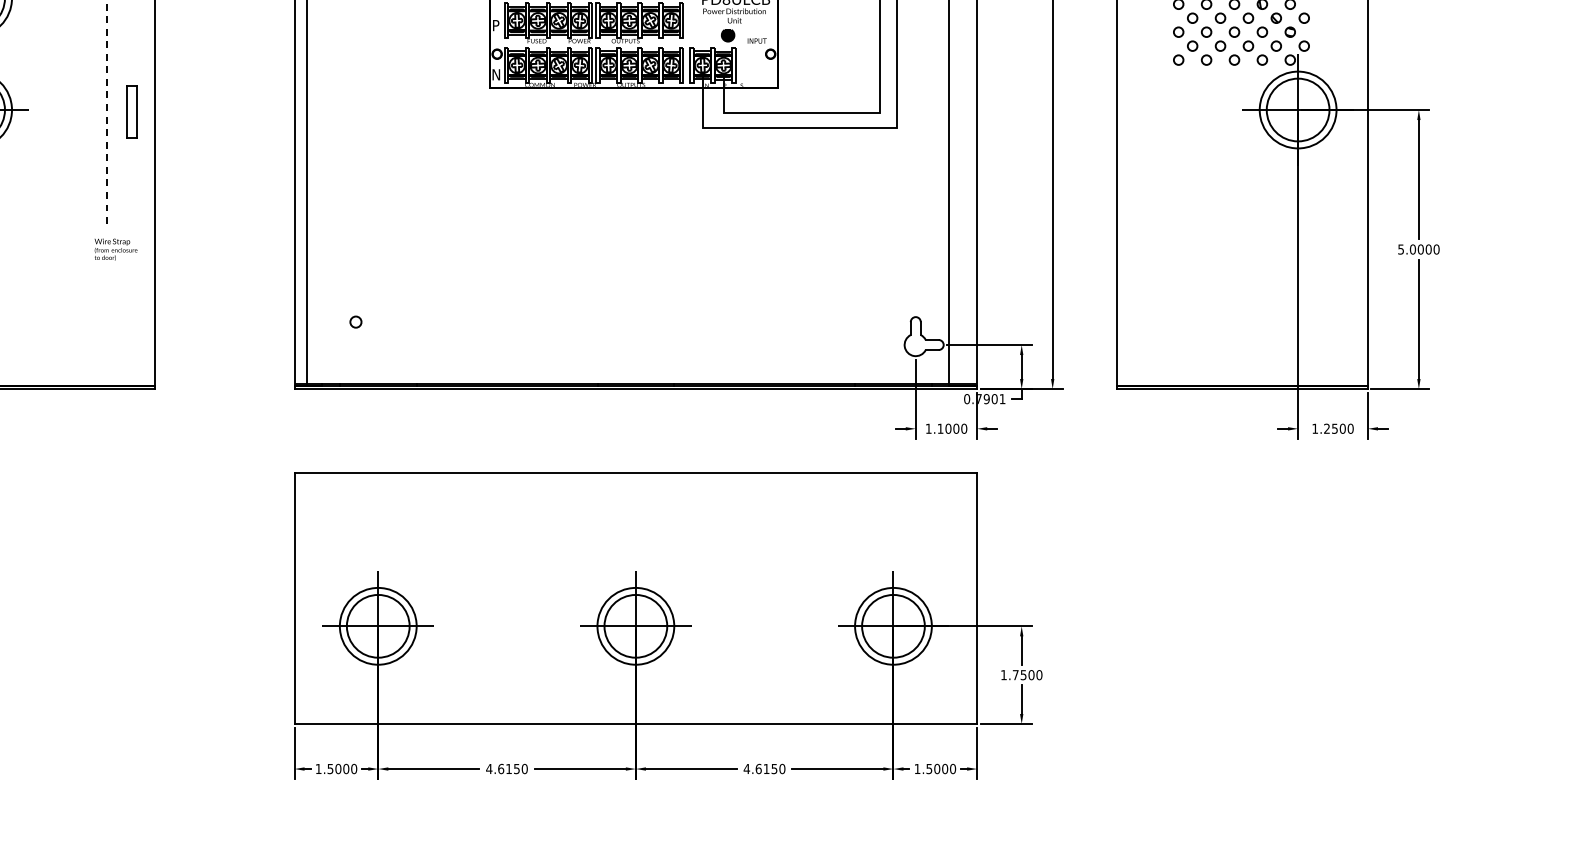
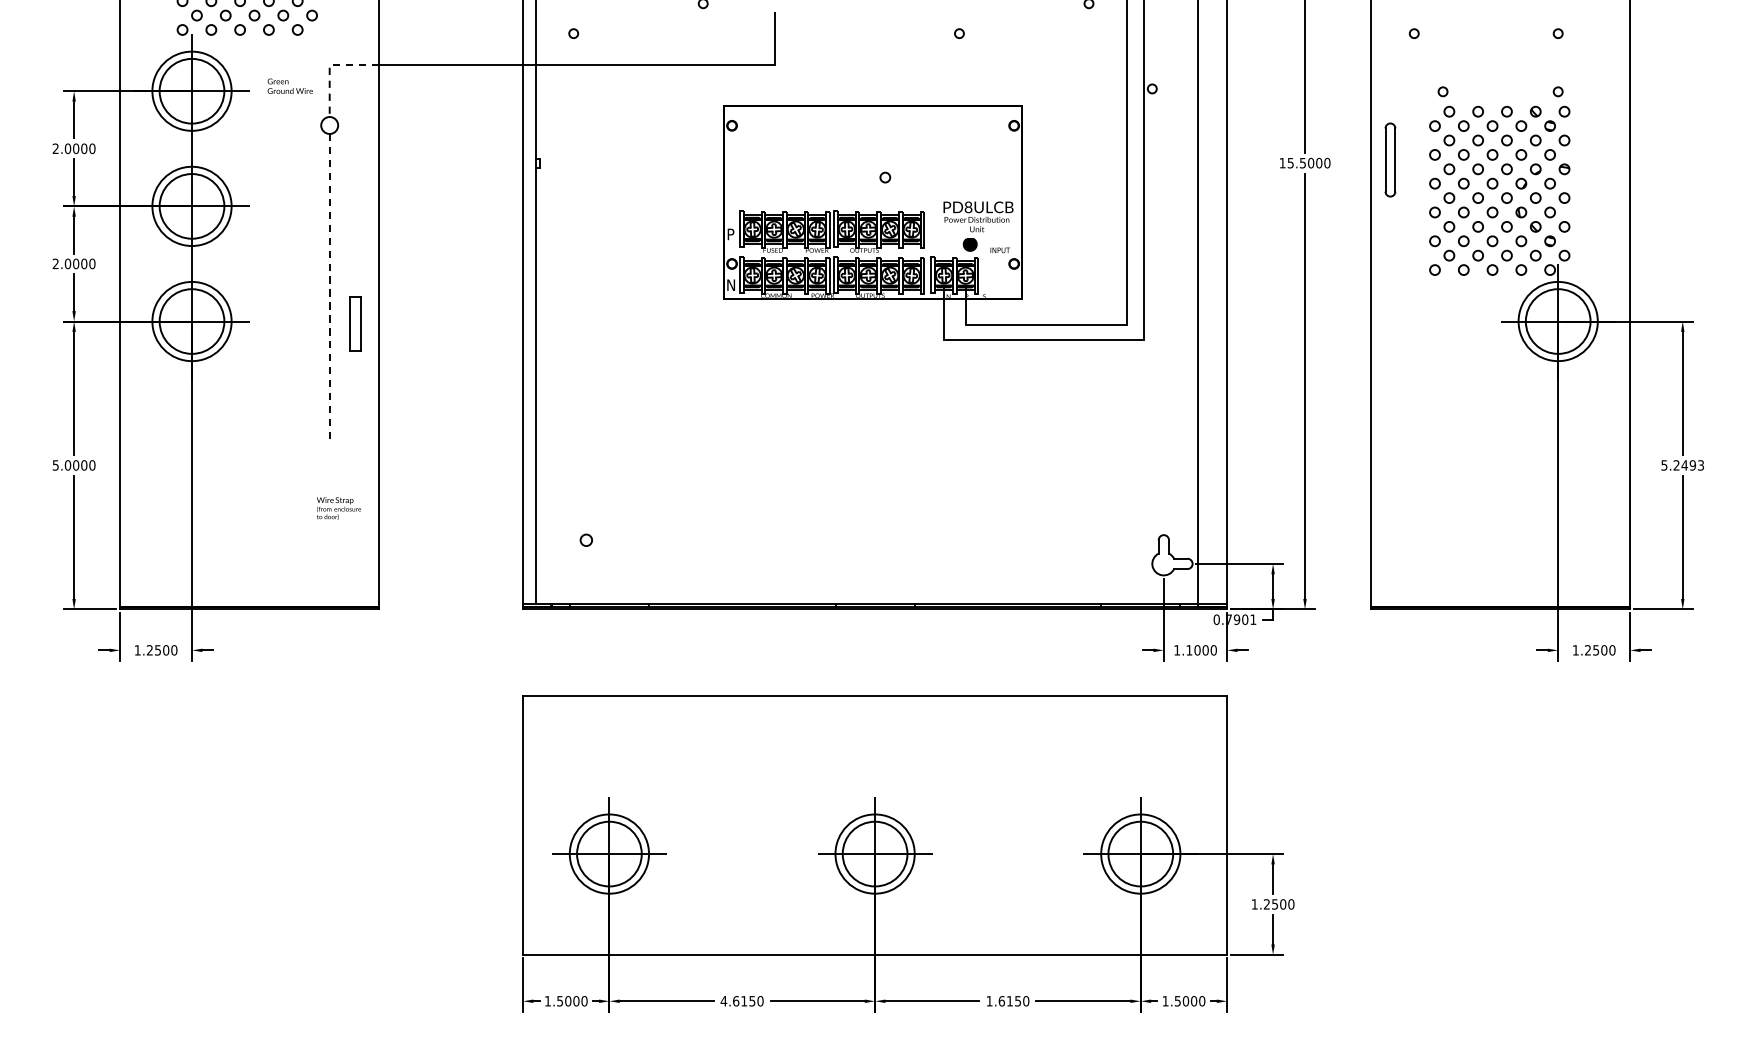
text: (115, 249) -> (338, 508), moved
text: (1424, 249) -> (1688, 465), 5.0000 -> 5.2493
text: (1015, 675) -> (1266, 904), 1.7500 -> 1.2500
text: (746, 769) -> (989, 1001), 4.6150 -> 1.6150

